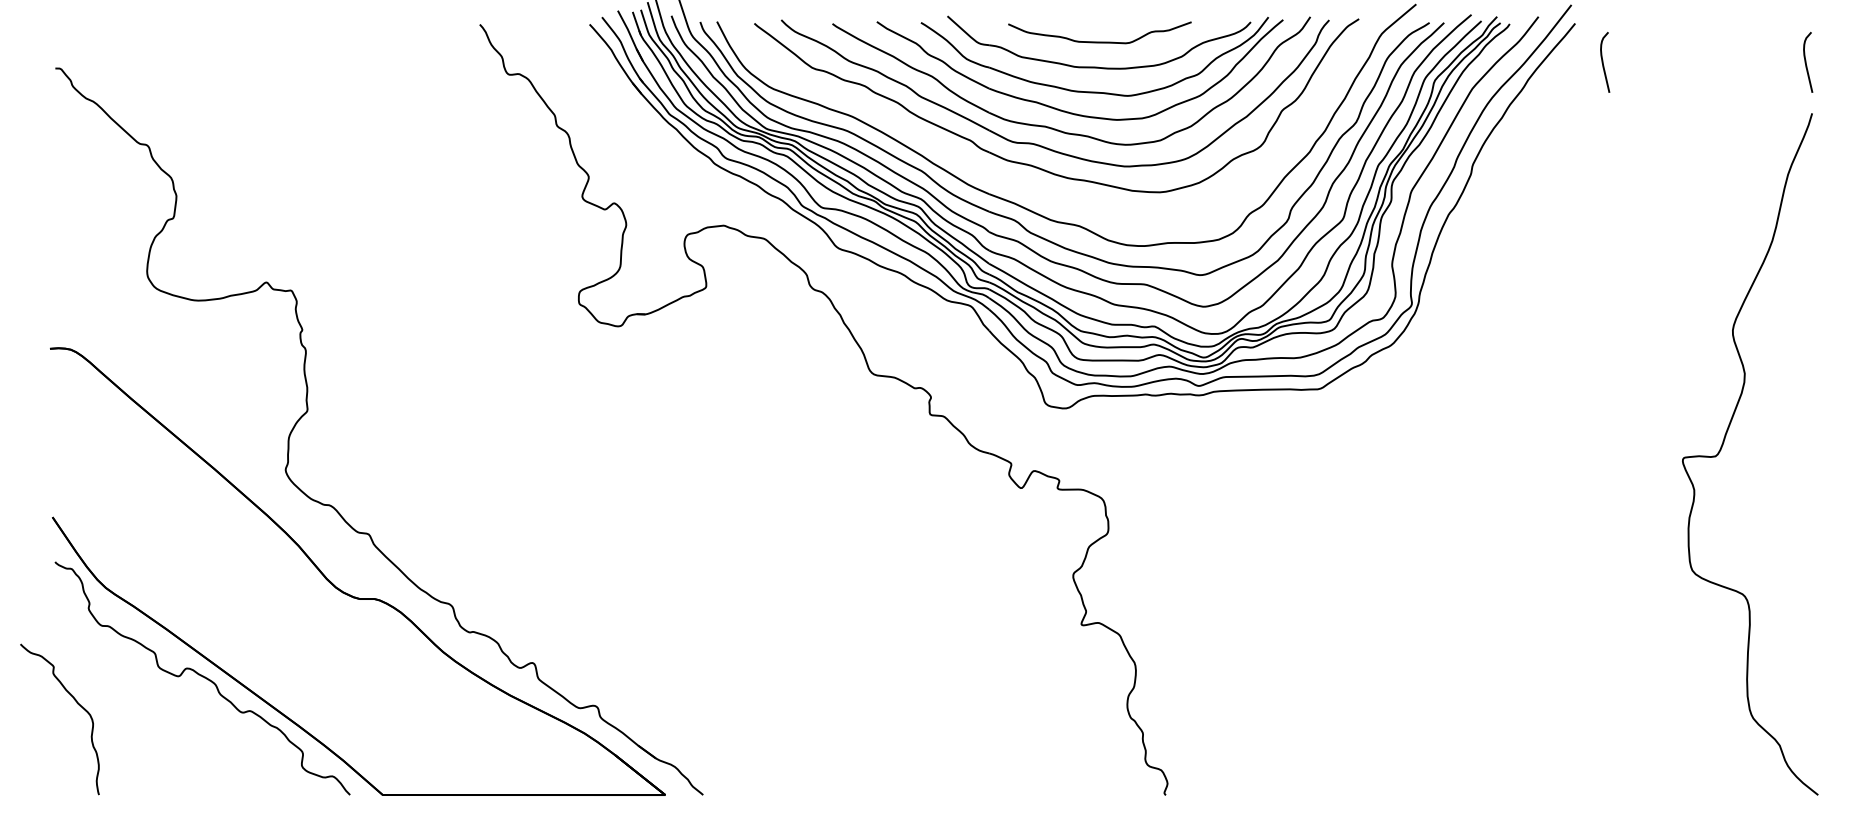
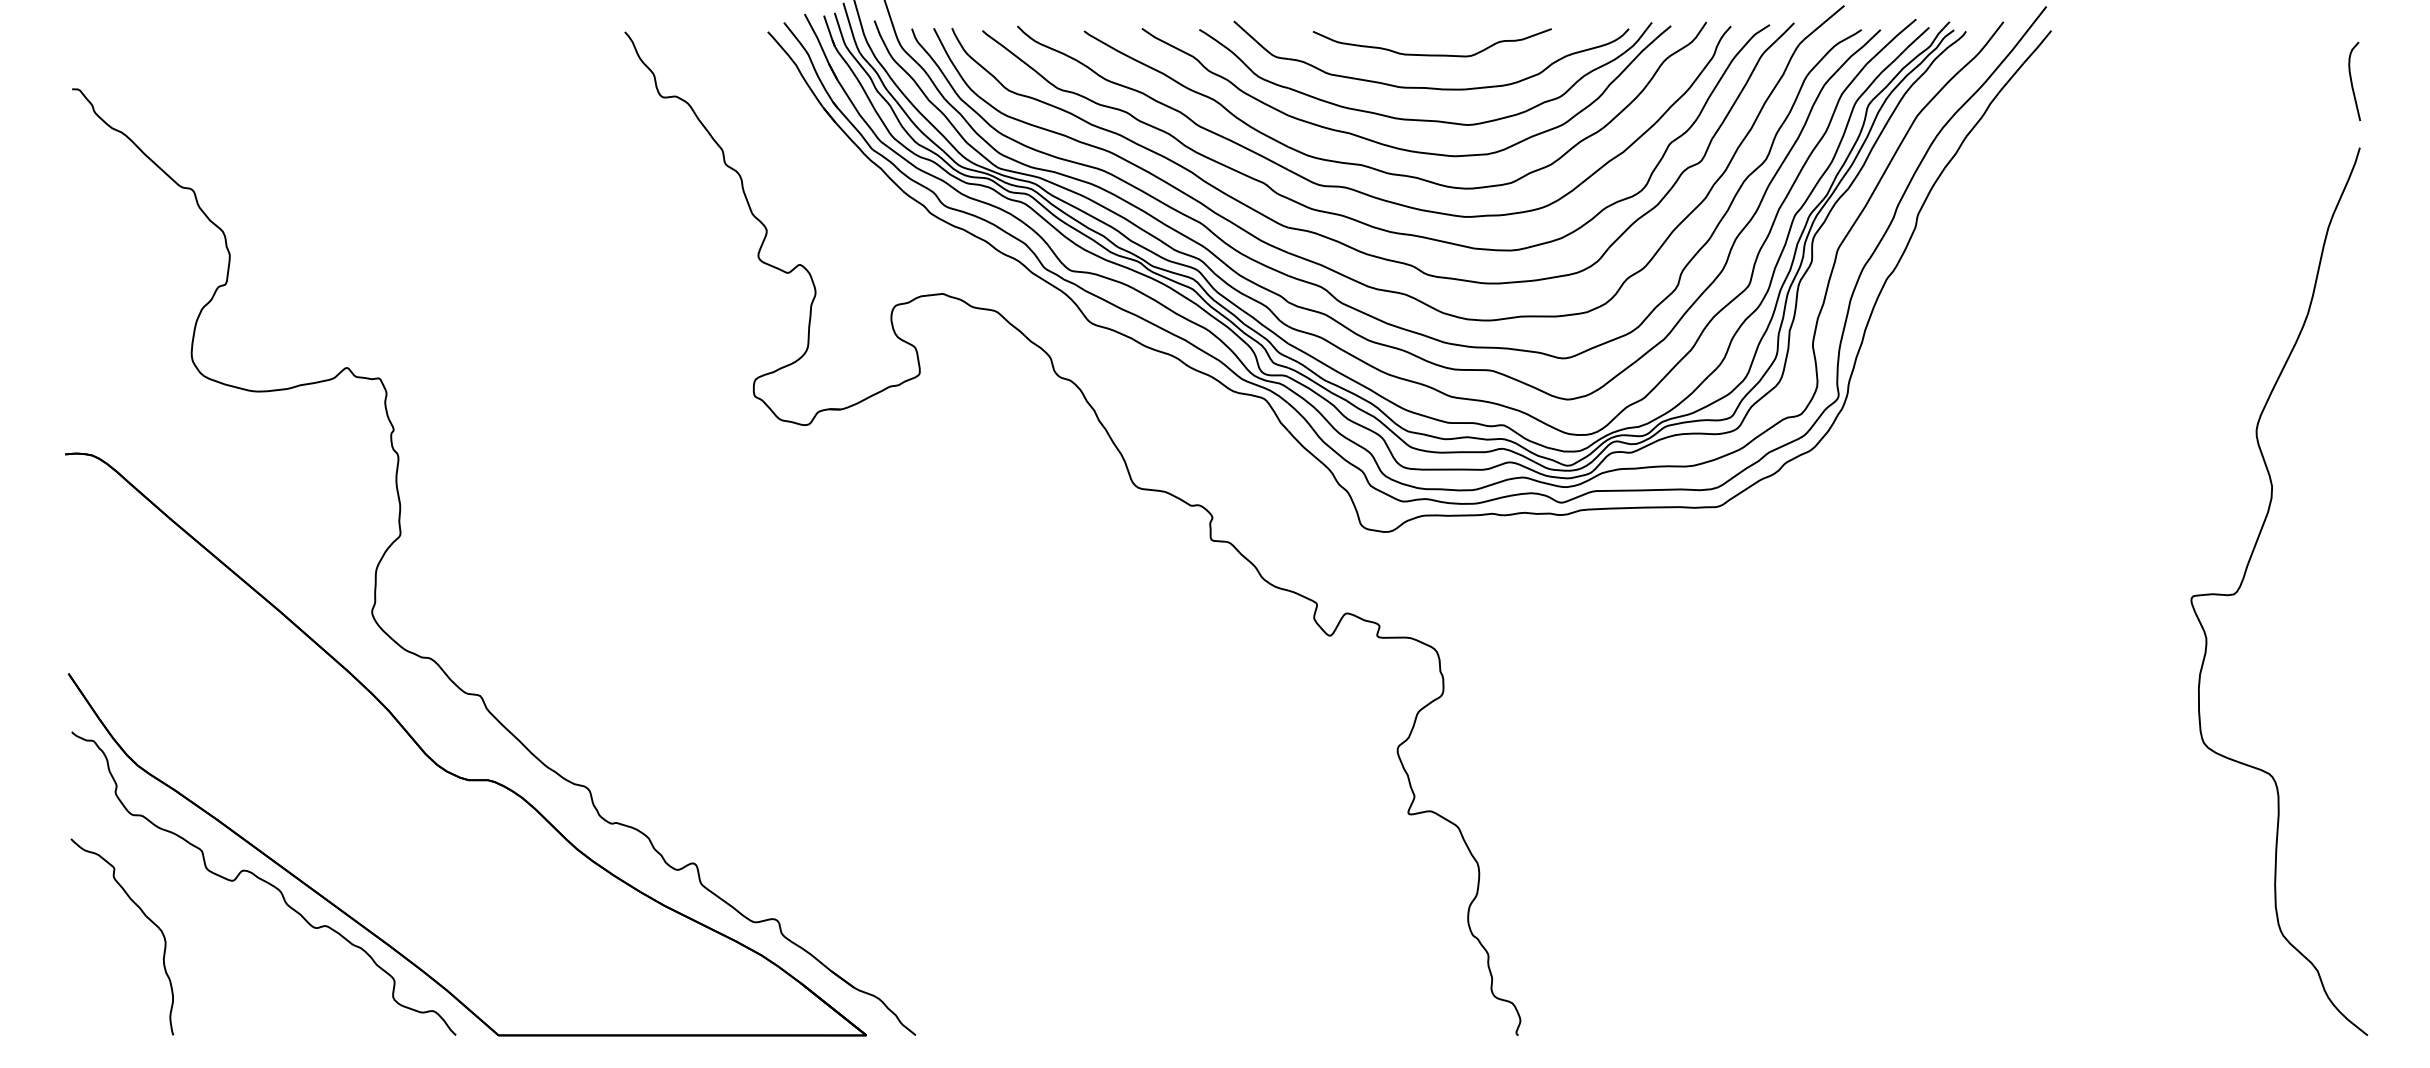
curve: (1603, 62) -> (2088, 81), removed
part: (1025, 183) -> (1335, 239), added
curve: (76, 703) -> (143, 916), moved

